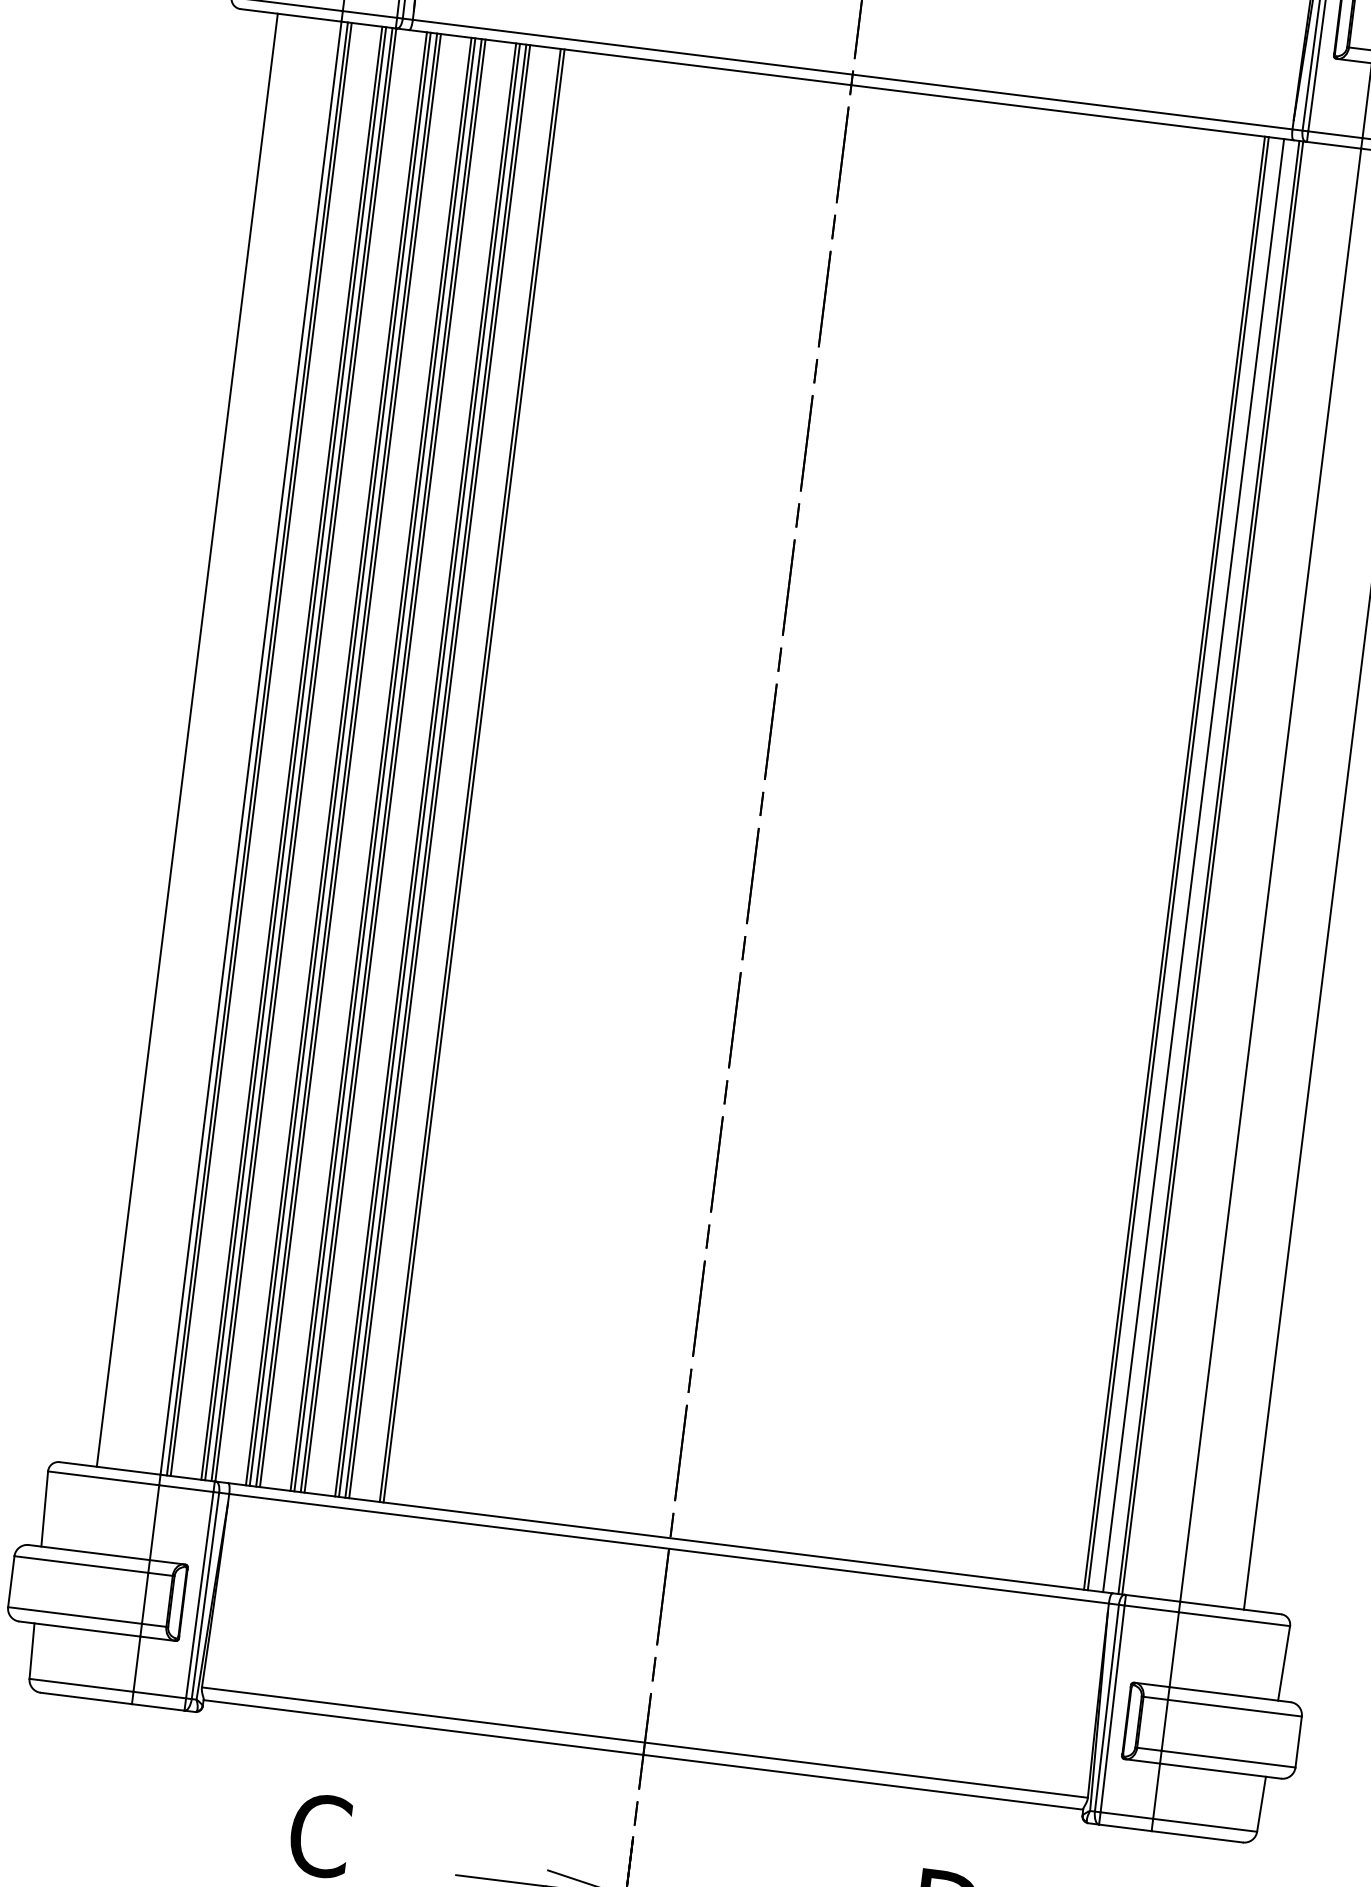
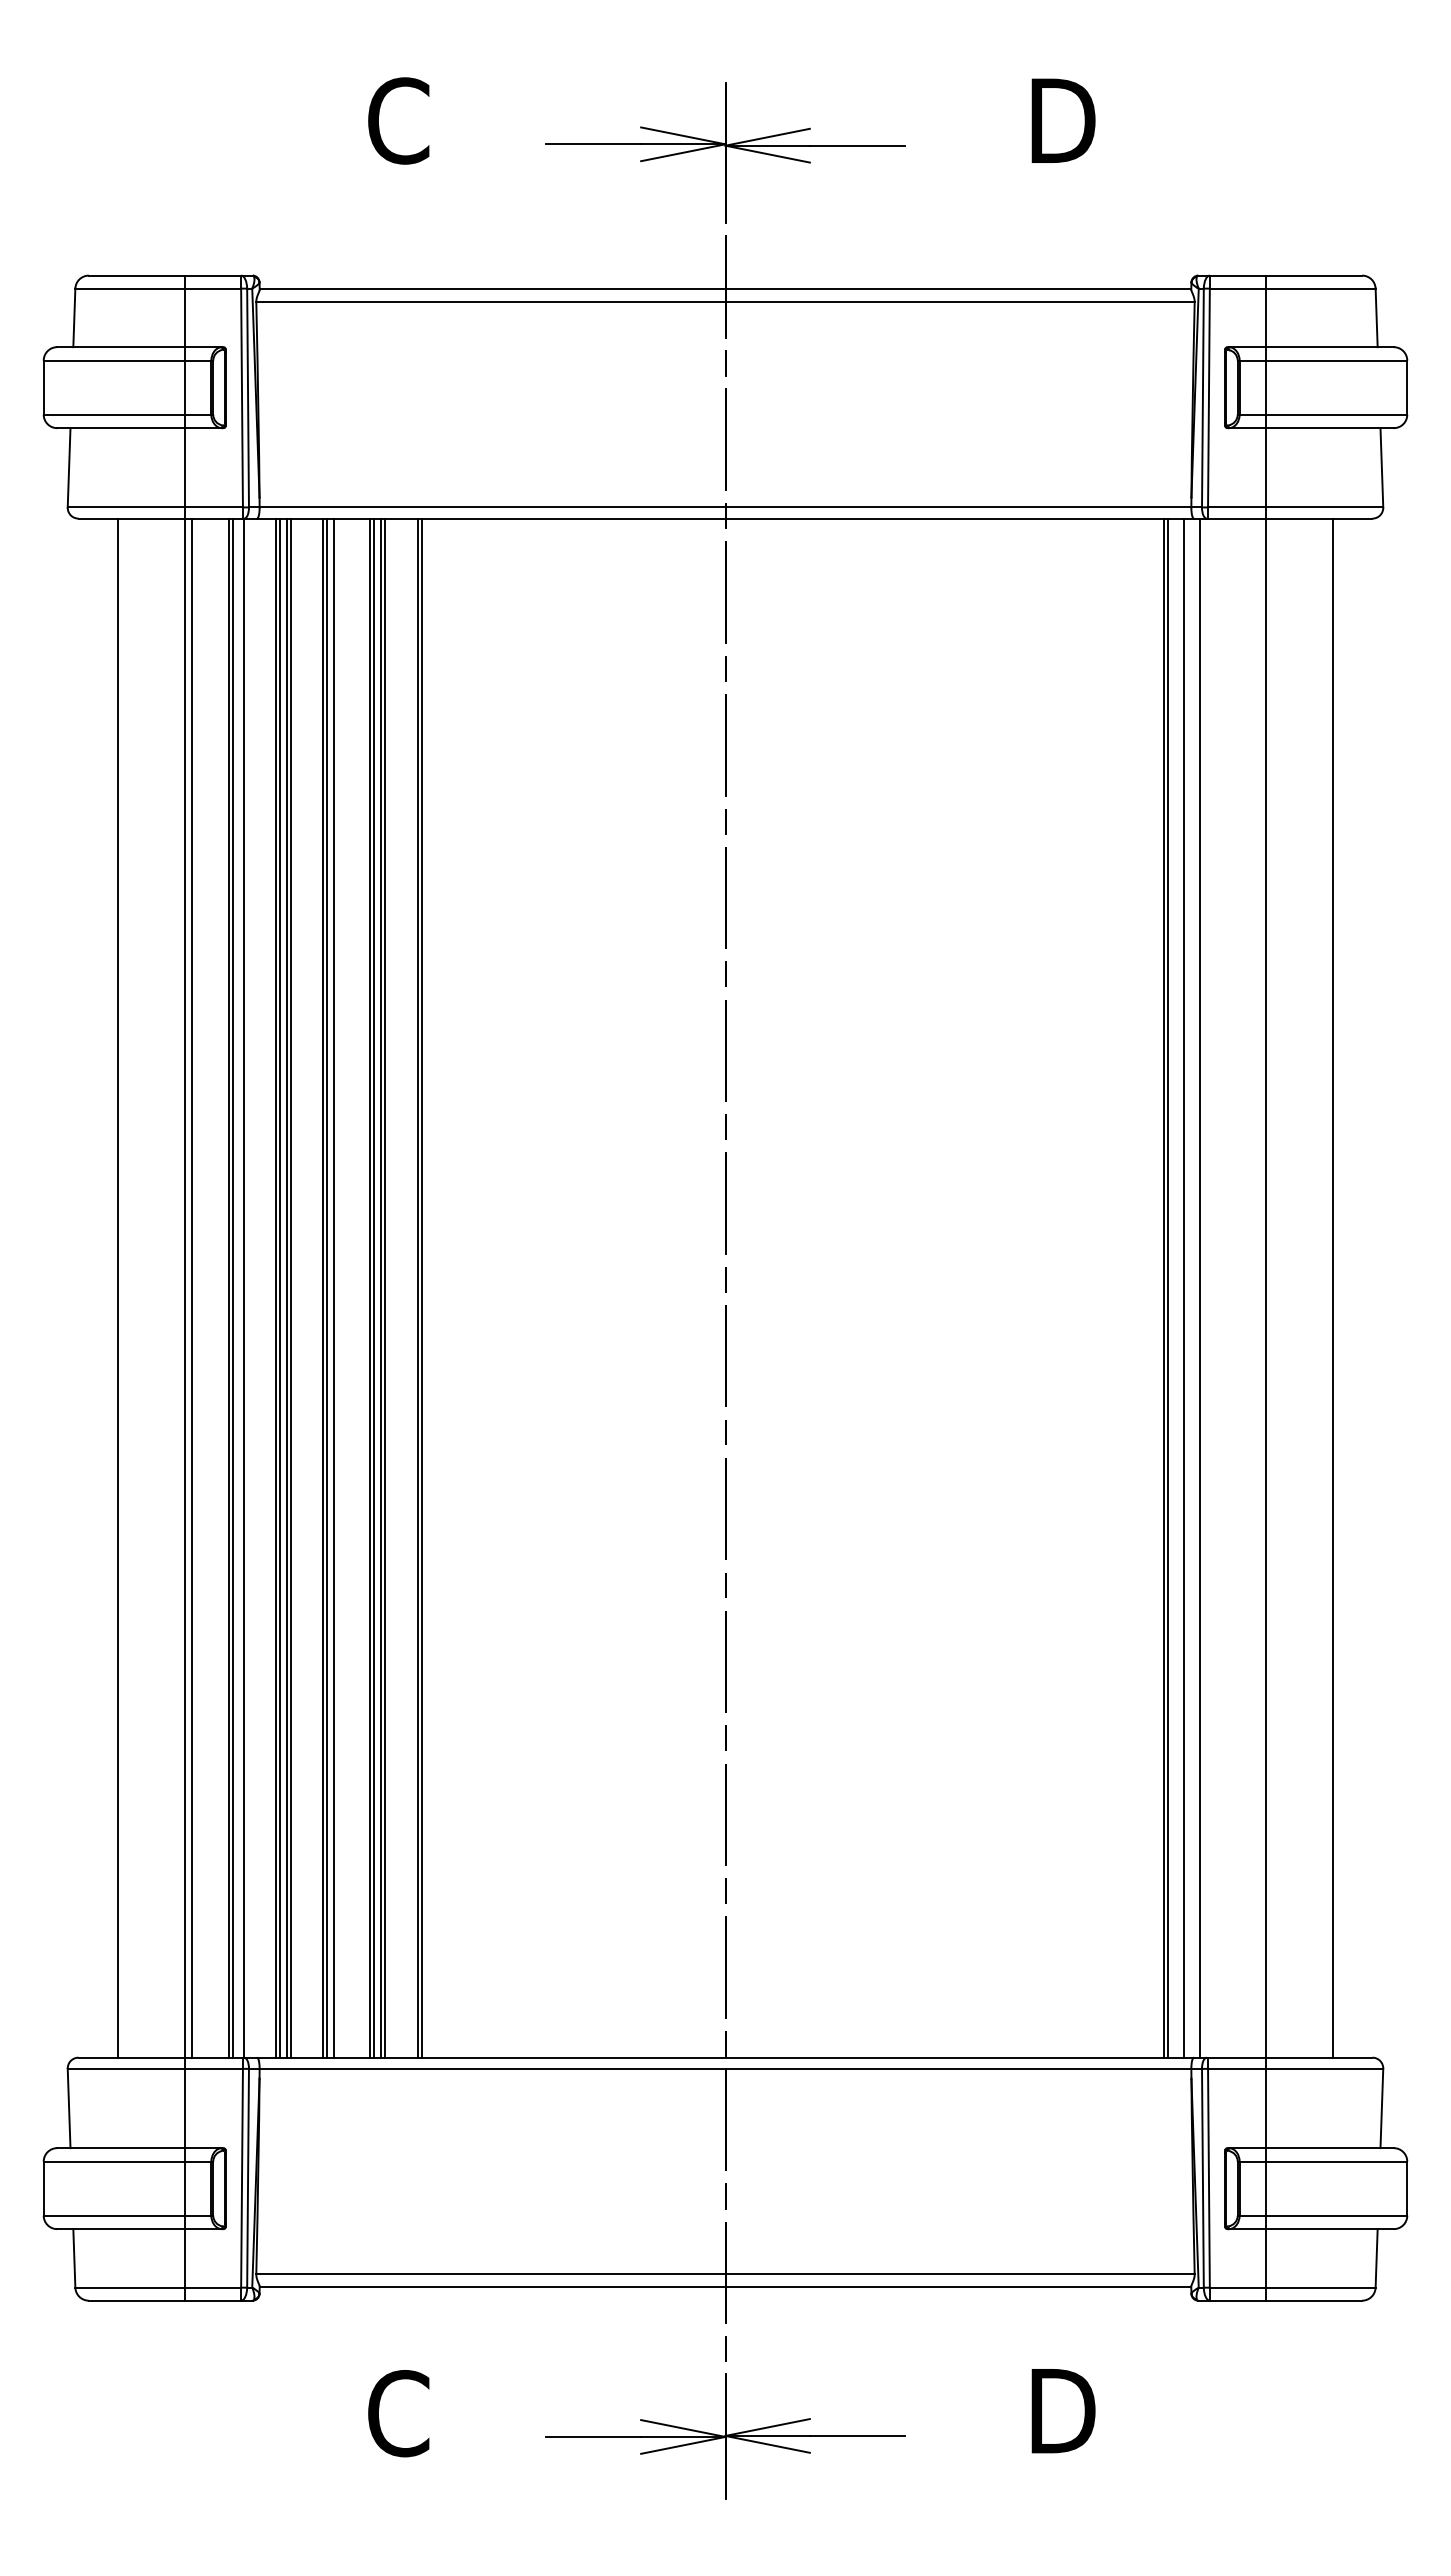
line: (261, 748) -> (196, 1287), removed
line: (302, 753) -> (239, 1287), removed
line: (395, 765) -> (338, 1287), removed
line: (1213, 867) -> (1204, 1287), removed

